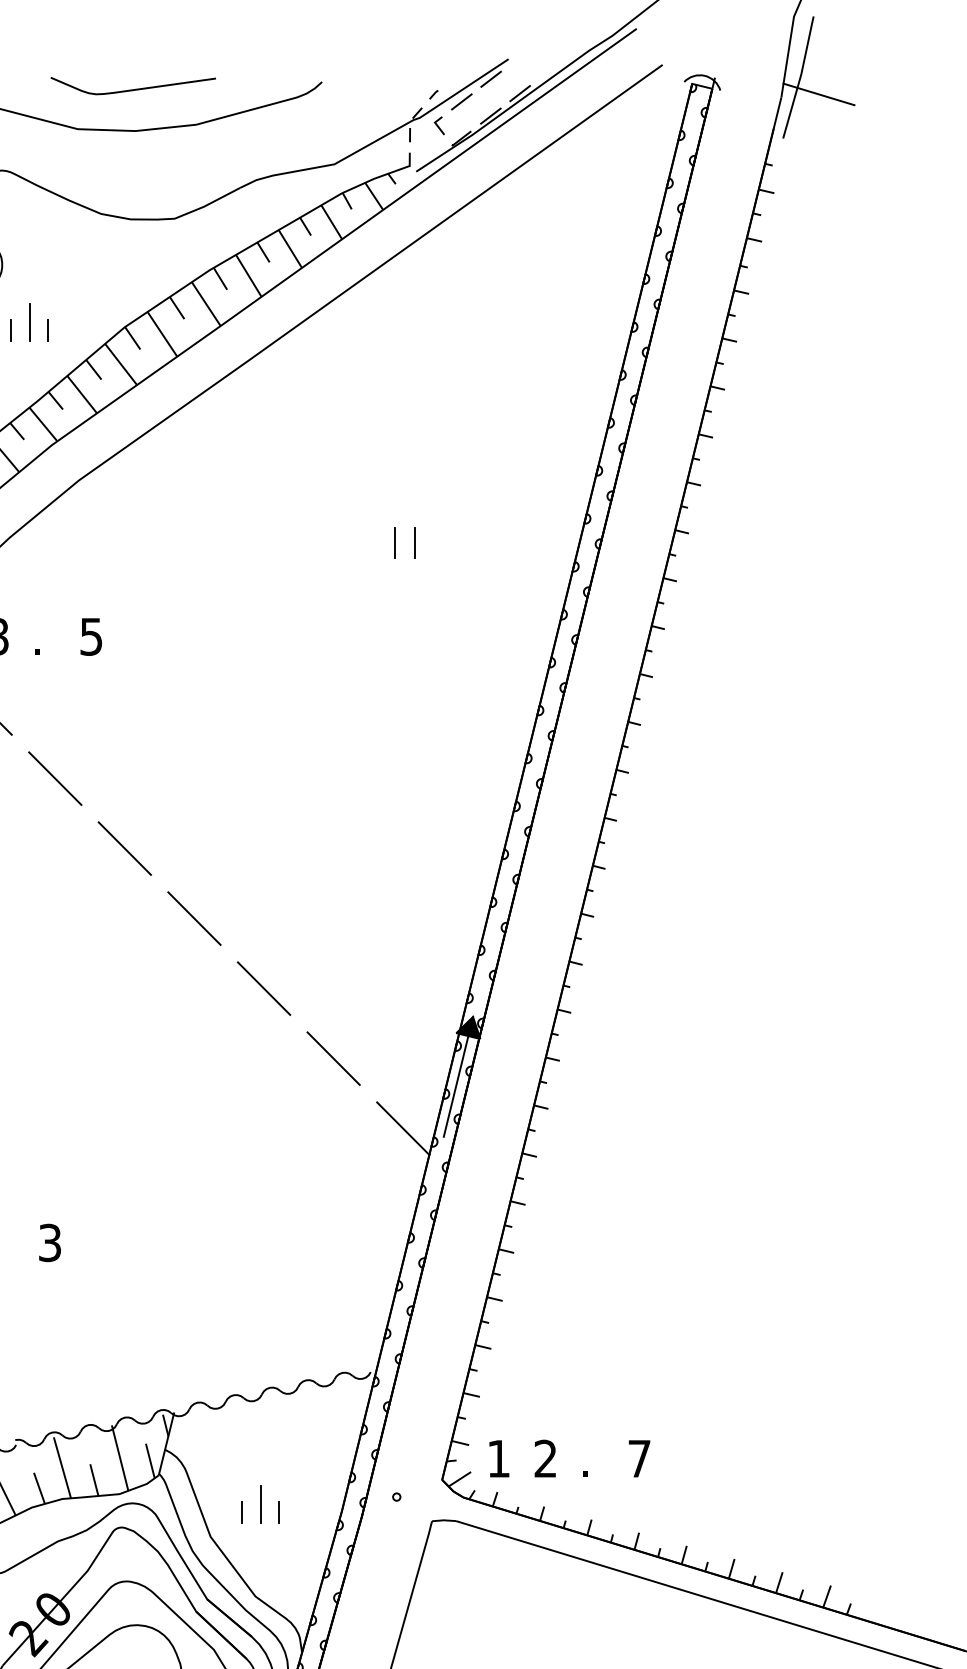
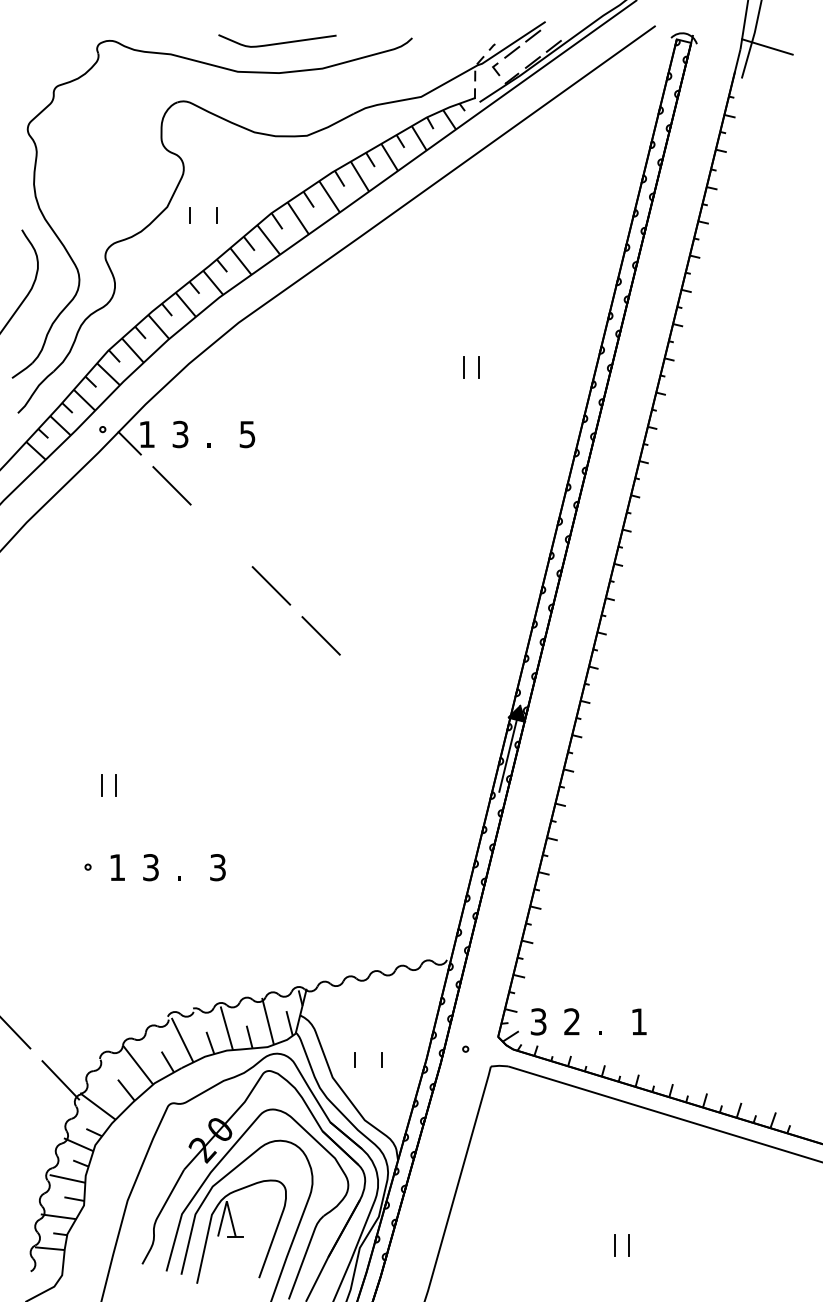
line: (29, 321) -> (203, 209), removed
line: (54, 778) -> (221, 535), removed
line: (263, 988) -> (370, 685), removed
line: (333, 1058) -> (420, 735), removed
line: (403, 1128) -> (470, 785), removed
text: (498, 1458) -> (538, 1021), 1 -> 3
text: (638, 1458) -> (638, 1021), 7 -> 1
line: (260, 1504) -> (368, 1054), removed

